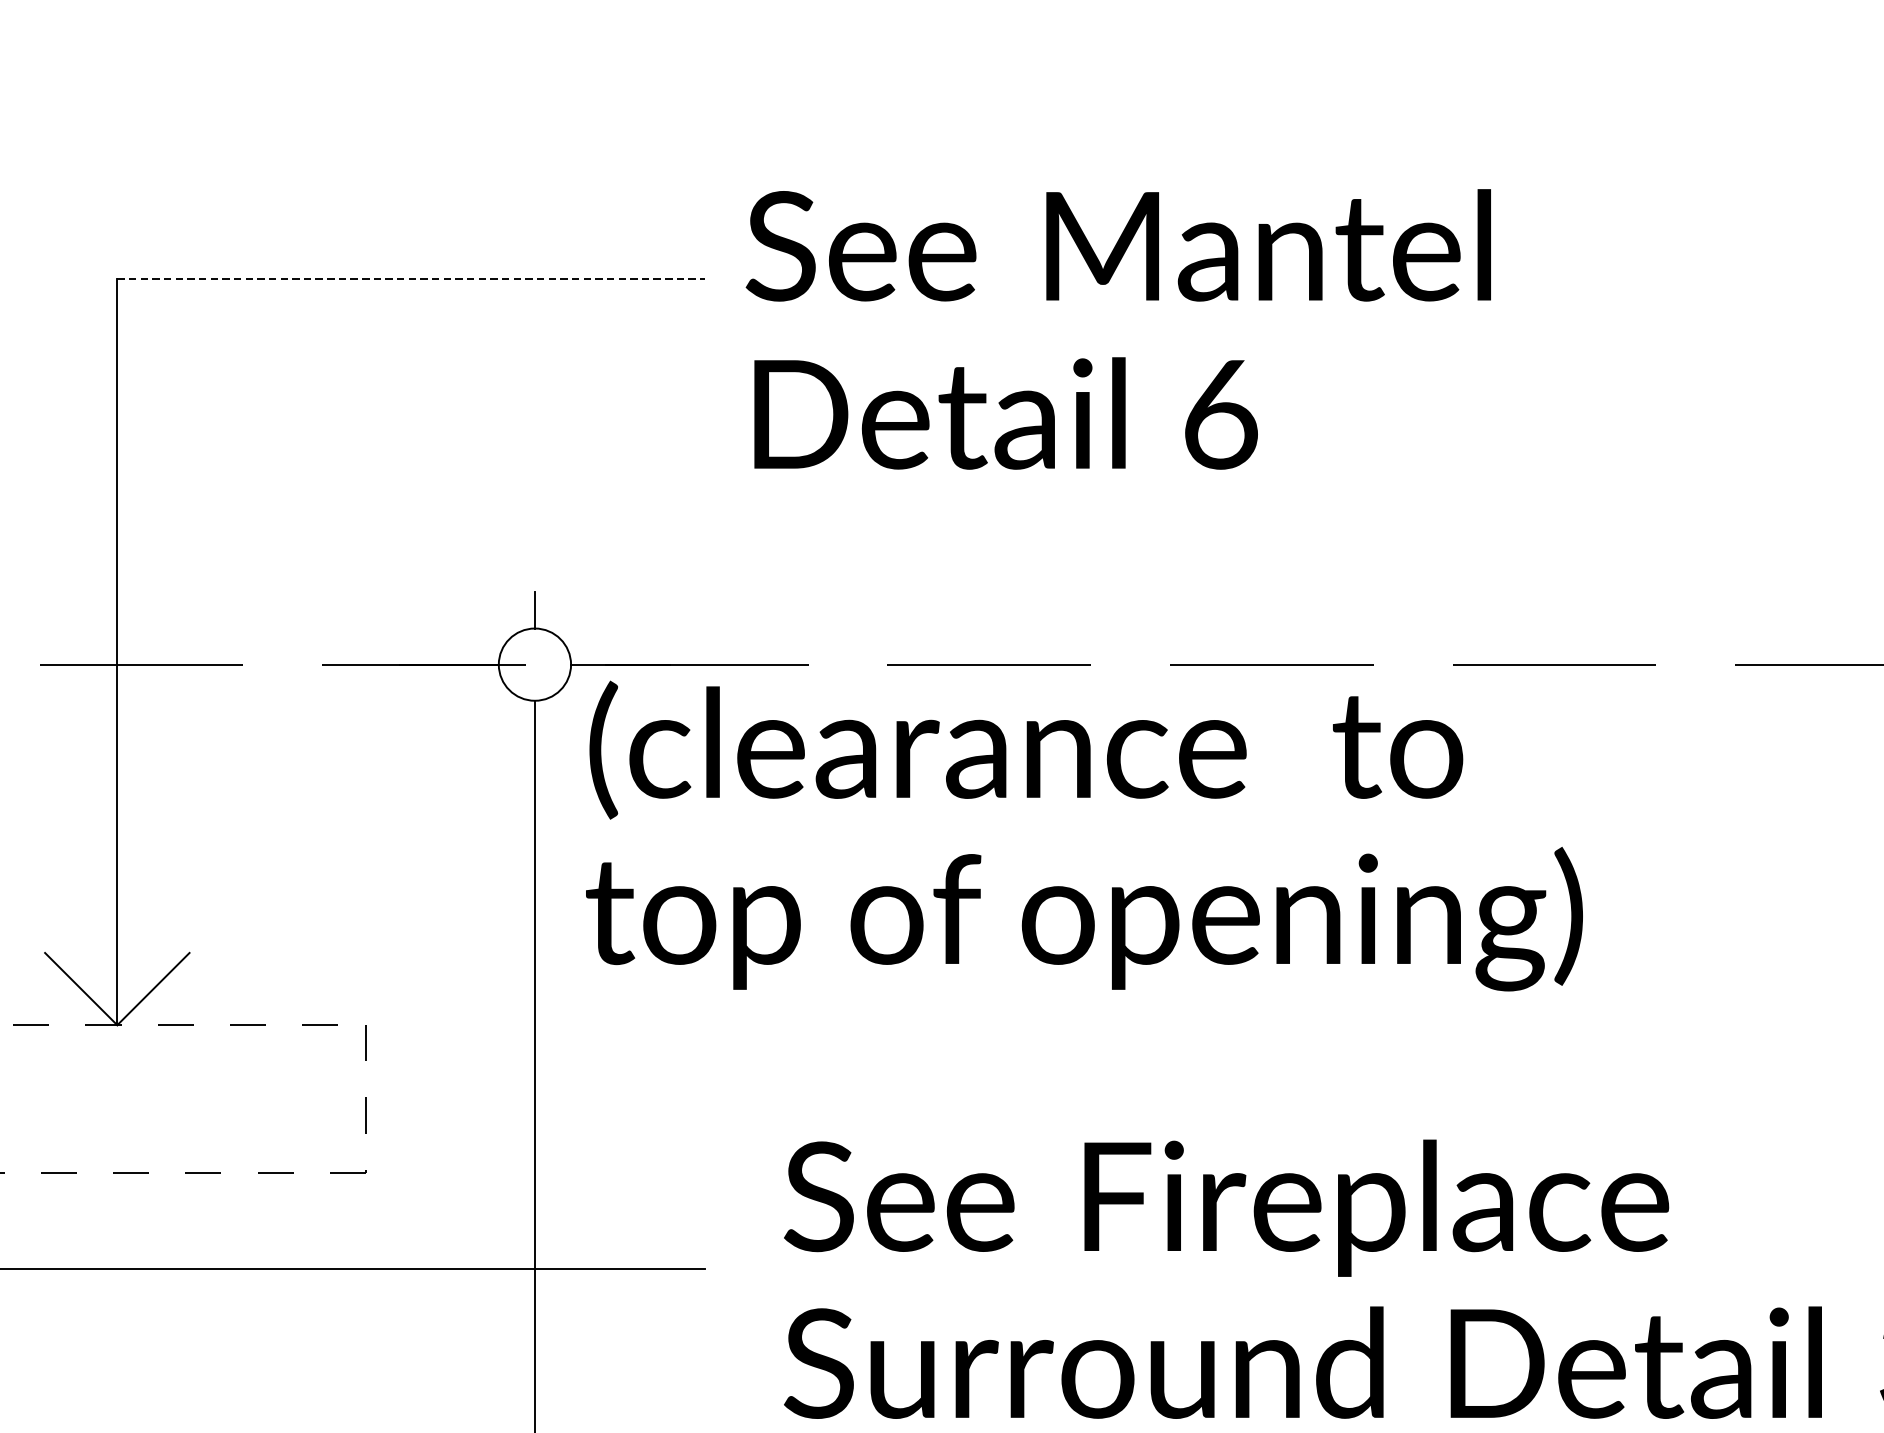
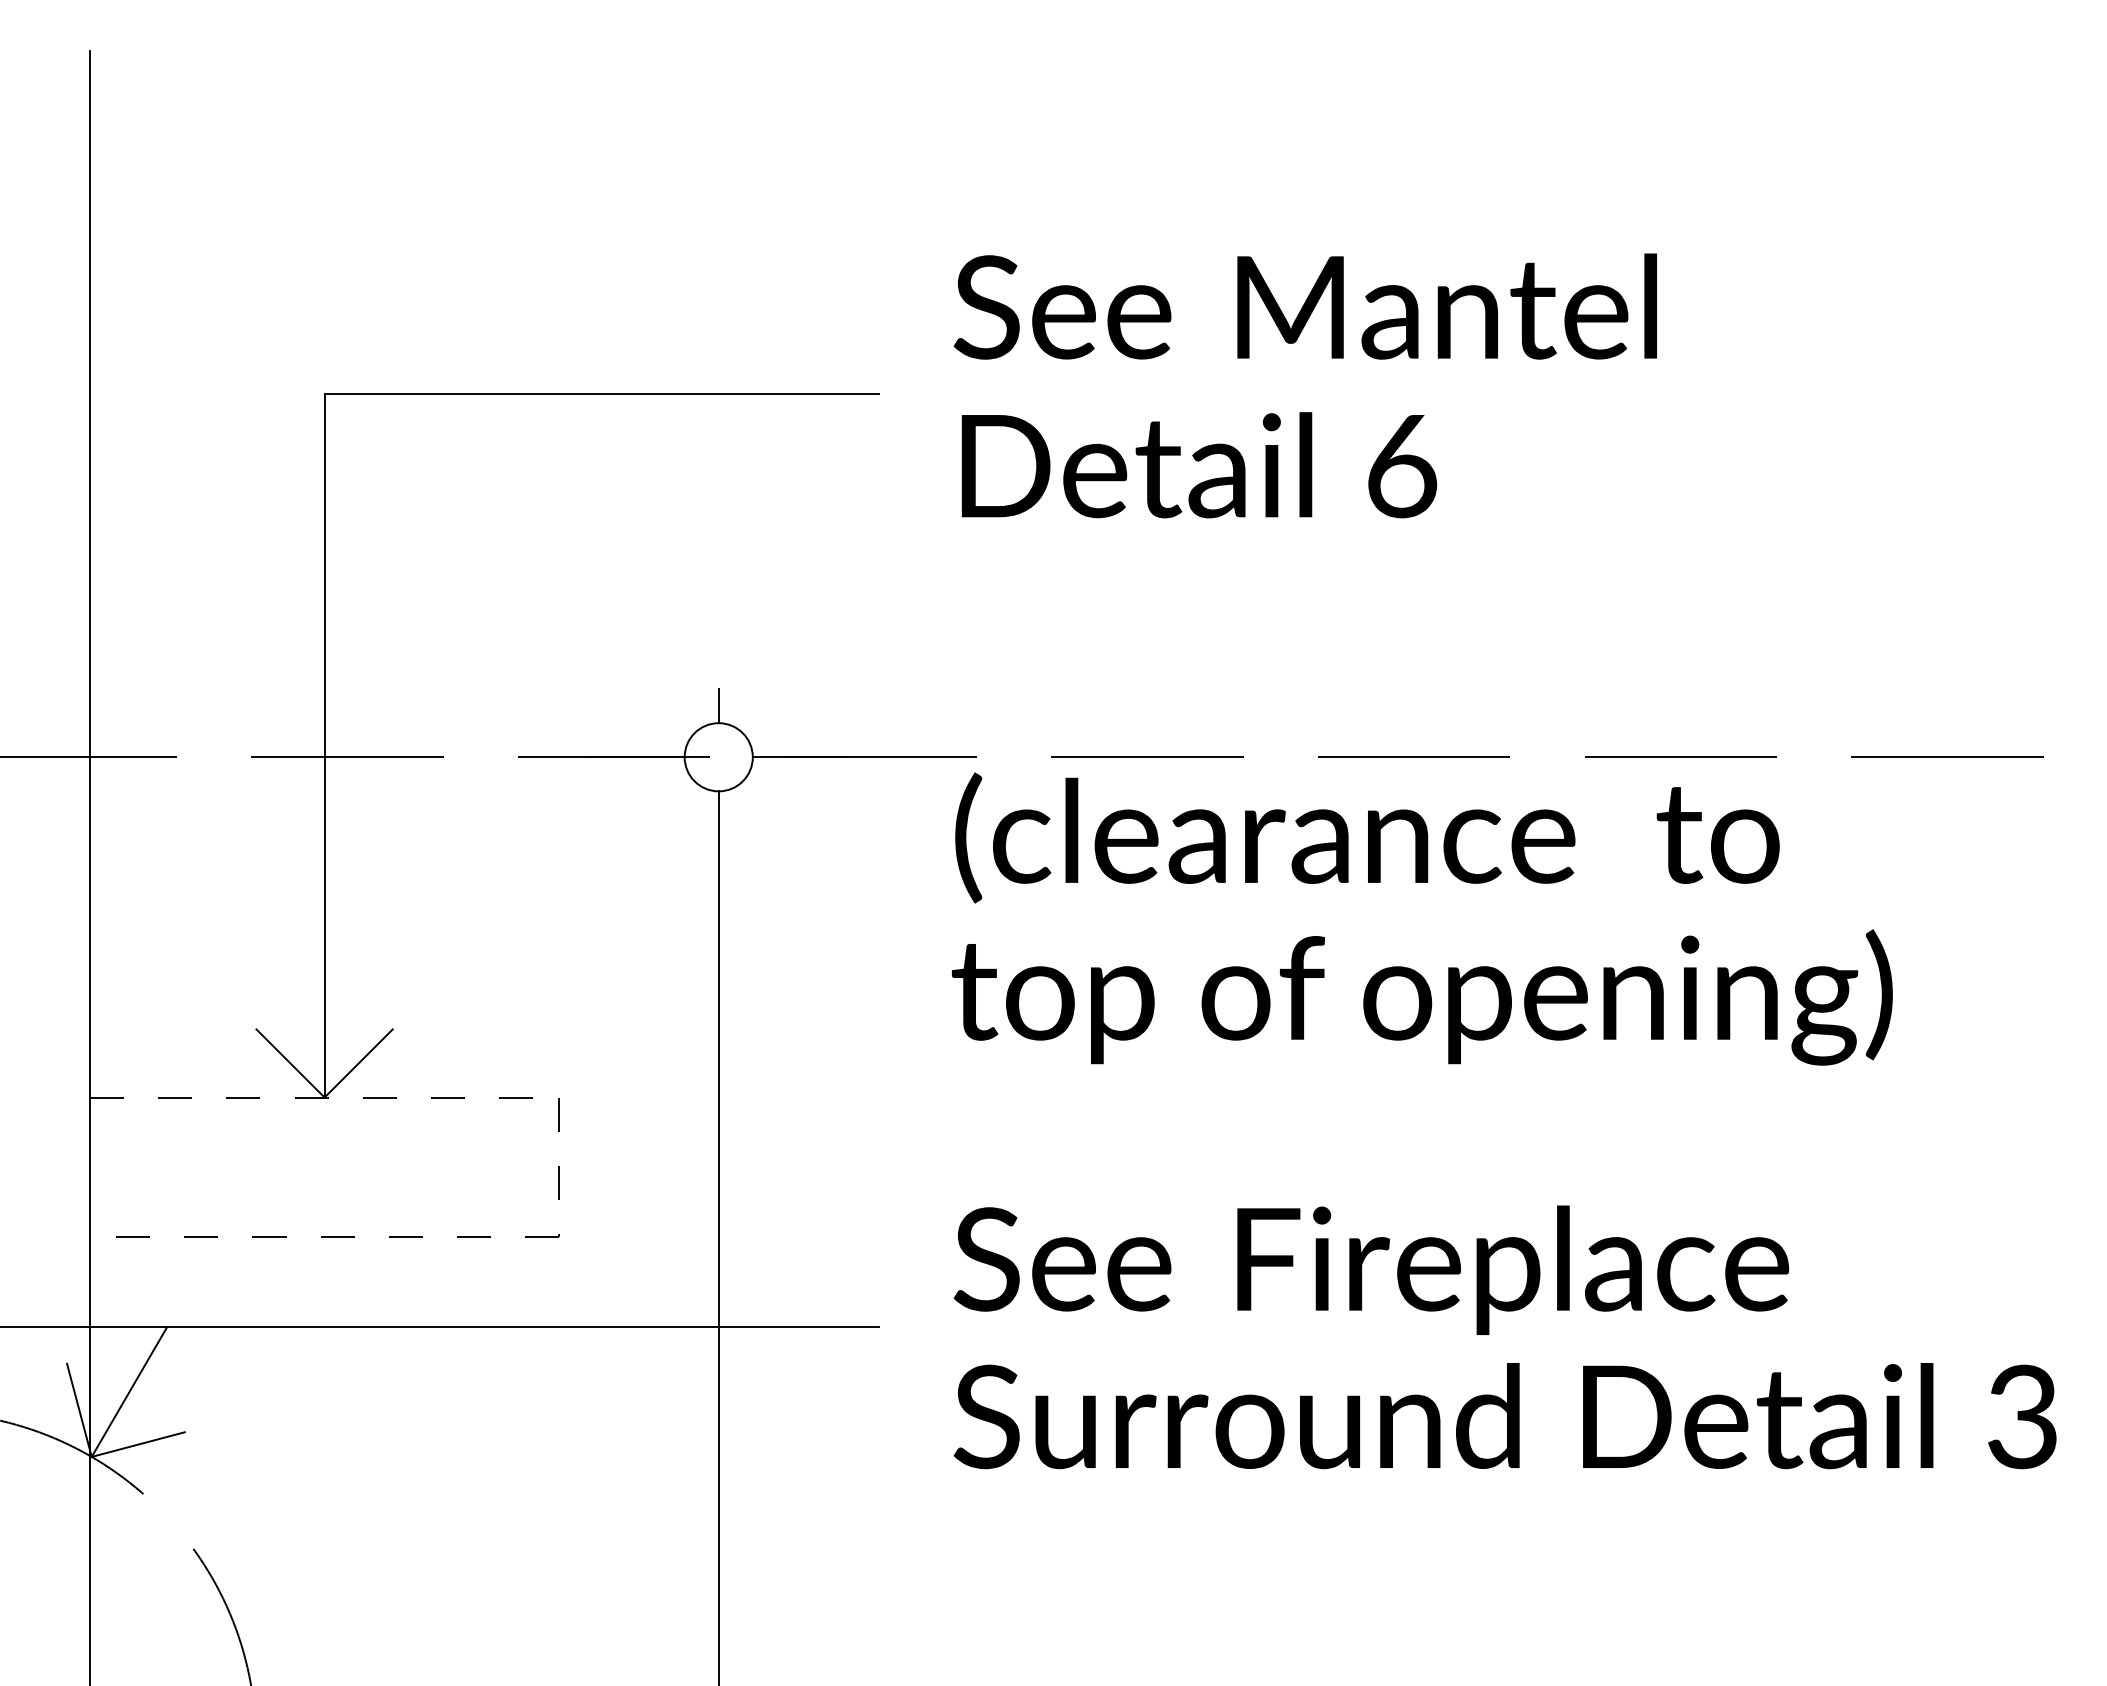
line: (411, 279) -> (602, 393), dashed -> solid
text: (1117, 329) -> (1304, 385), moved
text: (1084, 835) -> (1422, 918), moved

